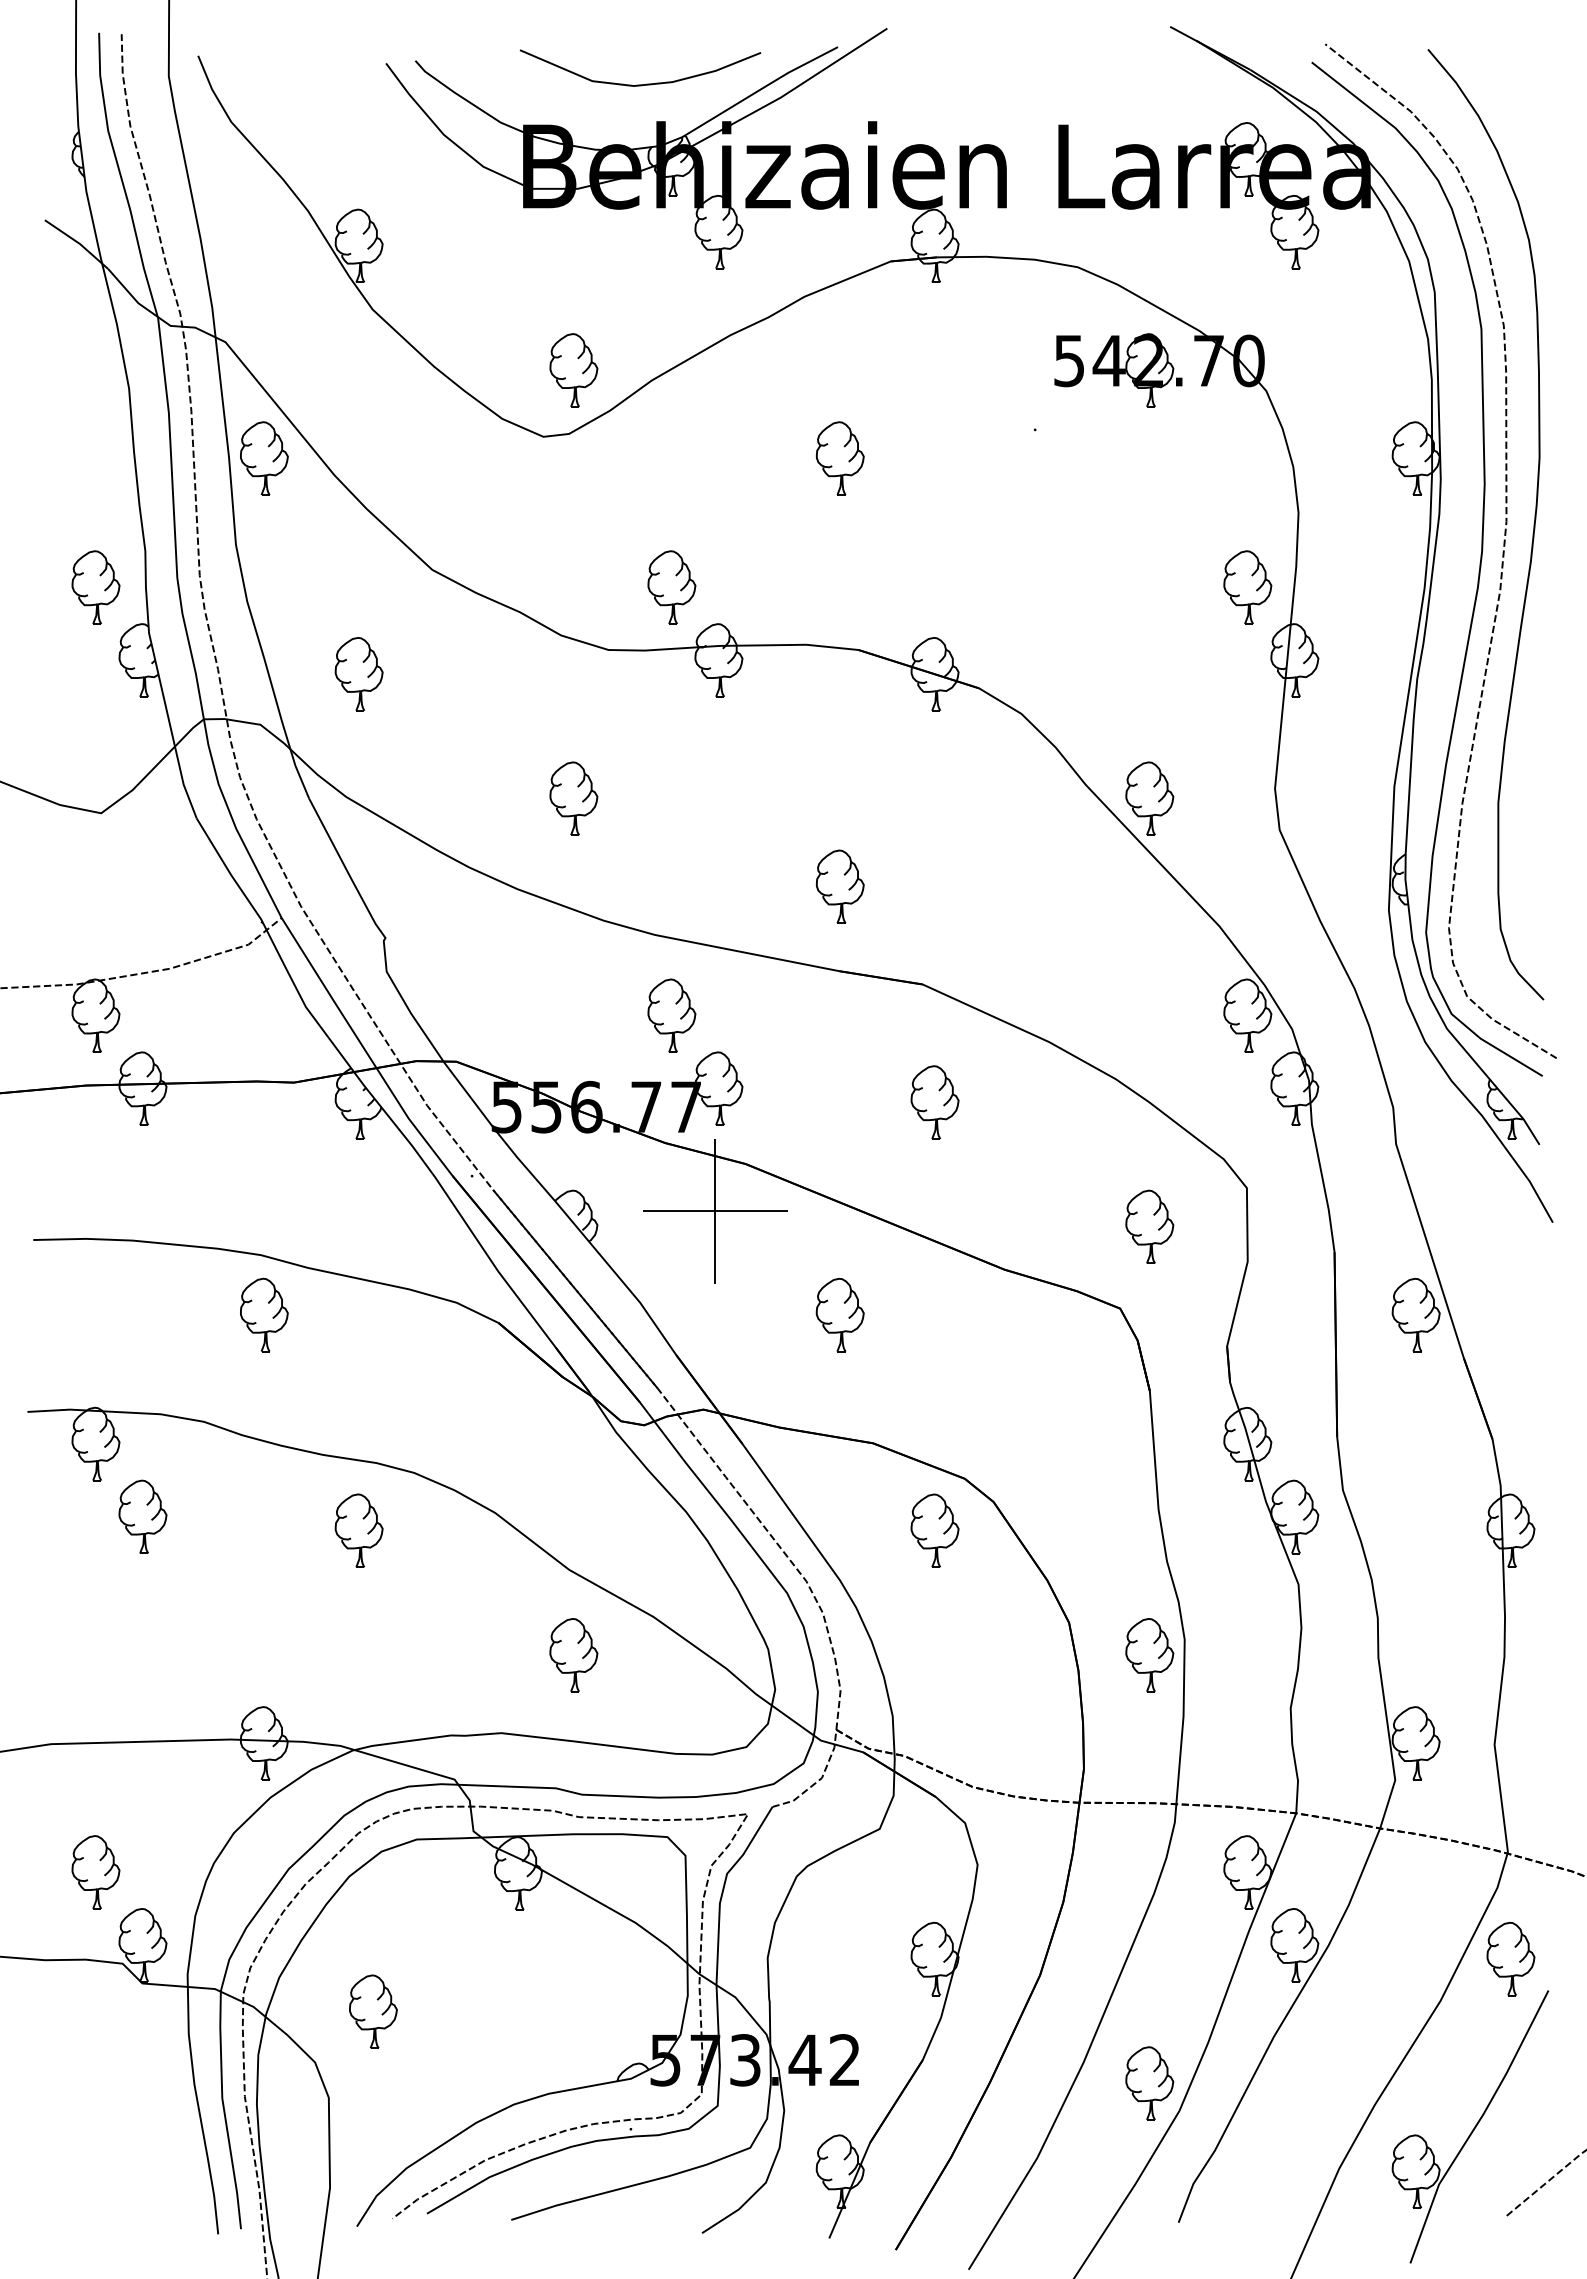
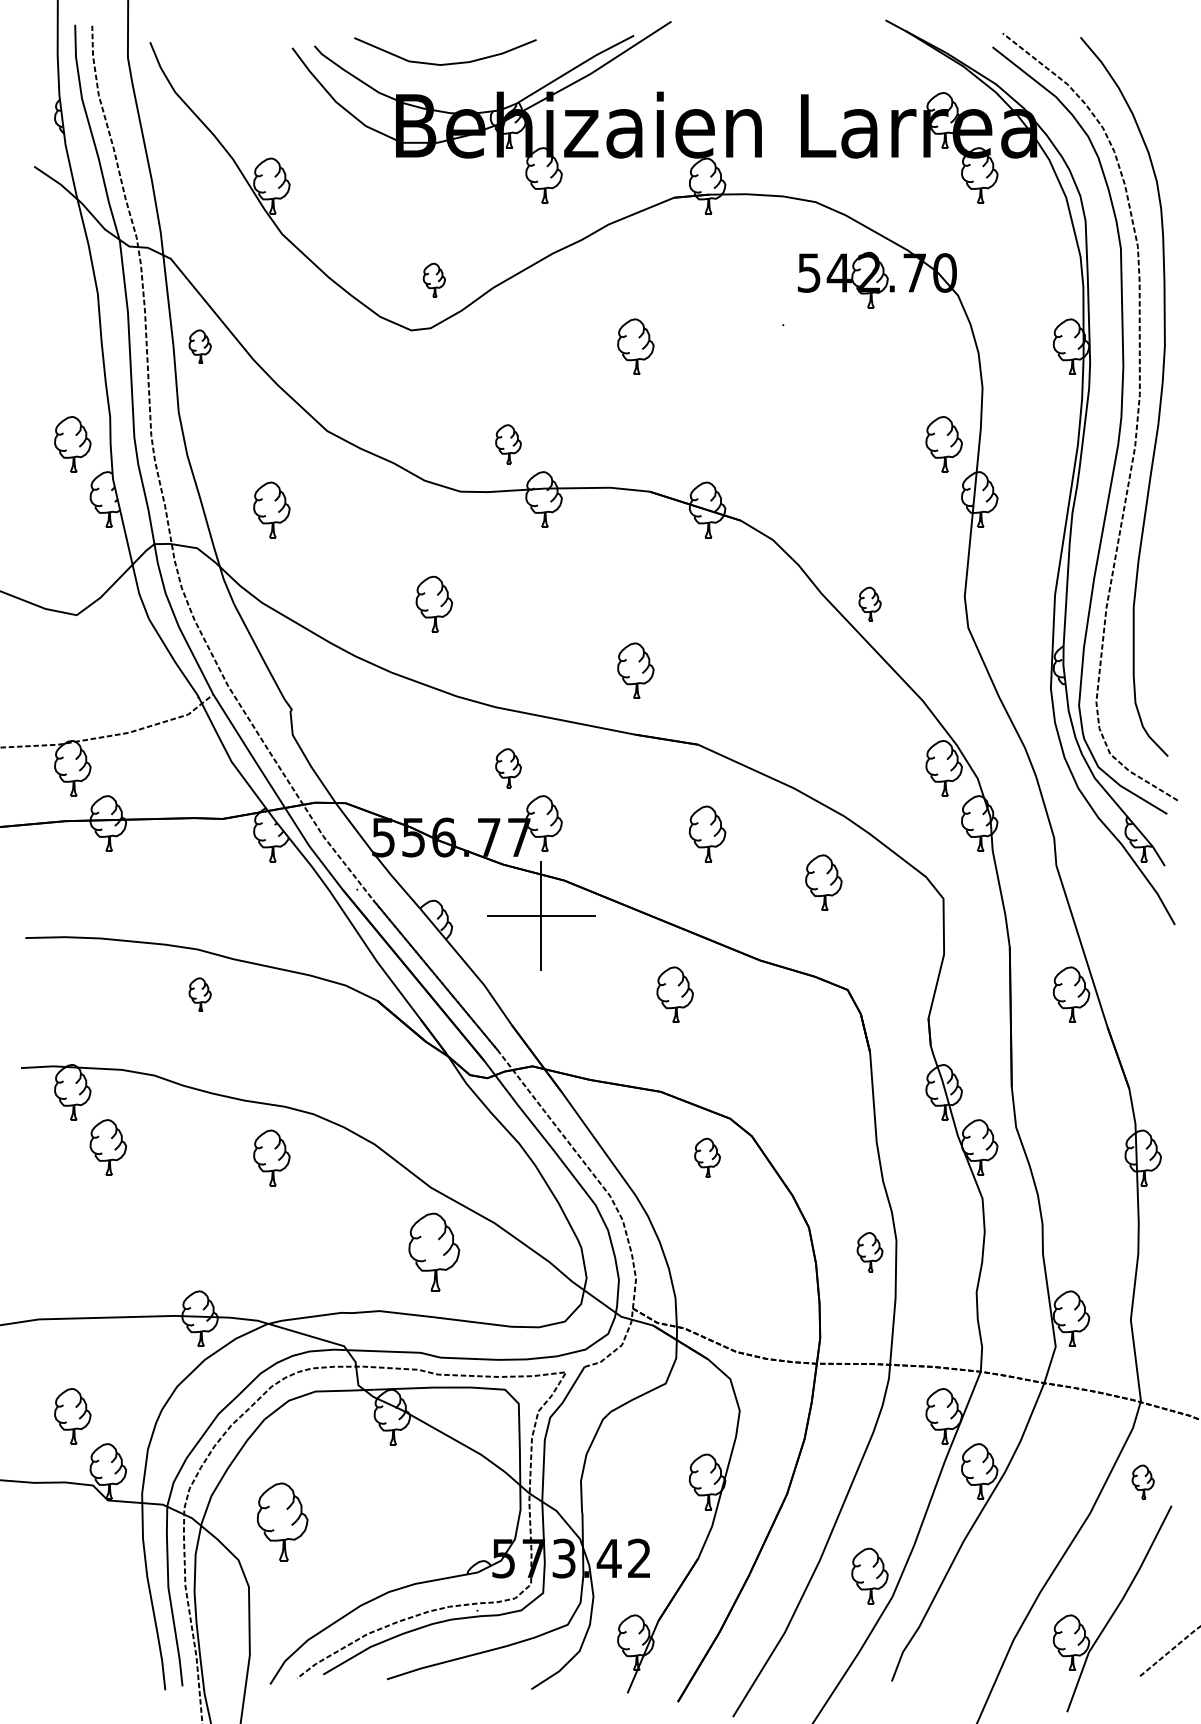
curve: (640, 84) -> (445, 63), moved
part: (573, 370) -> (434, 280), size x0.6
part: (264, 458) -> (200, 346), size x0.6
part: (671, 587) -> (508, 444), size x0.7
part: (1149, 798) -> (869, 604), size x0.6
part: (671, 1015) -> (508, 768), size x0.7
part: (1149, 1226) -> (823, 882), moved
part: (264, 1314) -> (200, 994), size x0.6
part: (839, 1314) -> (674, 994), moved
part: (934, 1530) -> (707, 1157), size x0.7
part: (573, 1655) -> (434, 1252), size x1.4
part: (1149, 1655) -> (869, 1252), size x0.7
part: (1510, 1958) -> (1142, 1481), size x0.6
part: (373, 2011) -> (282, 1521), size x1.4

